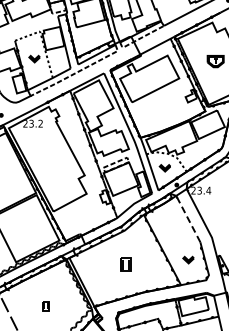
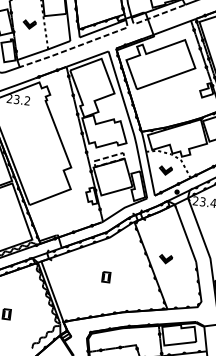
line: (188, 218) -> (185, 232), dashed -> solid
part: (188, 259) -> (166, 258), moved
part: (125, 264) -> (105, 277), size x0.62

